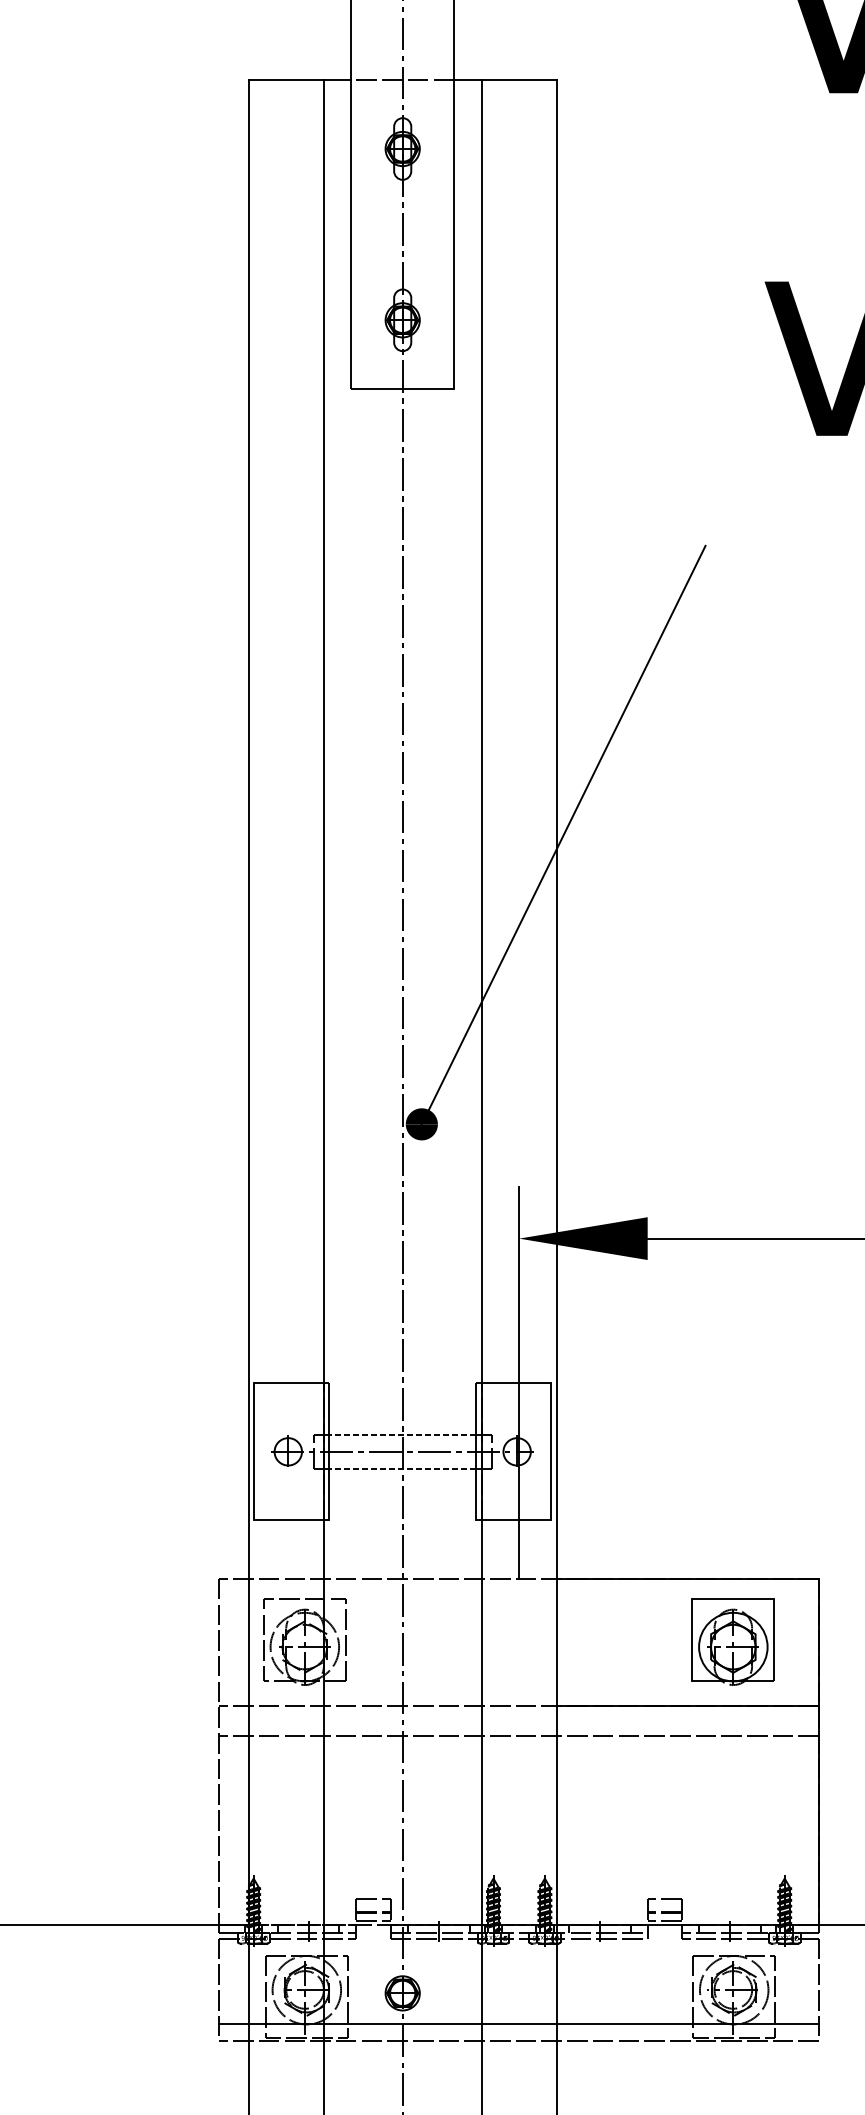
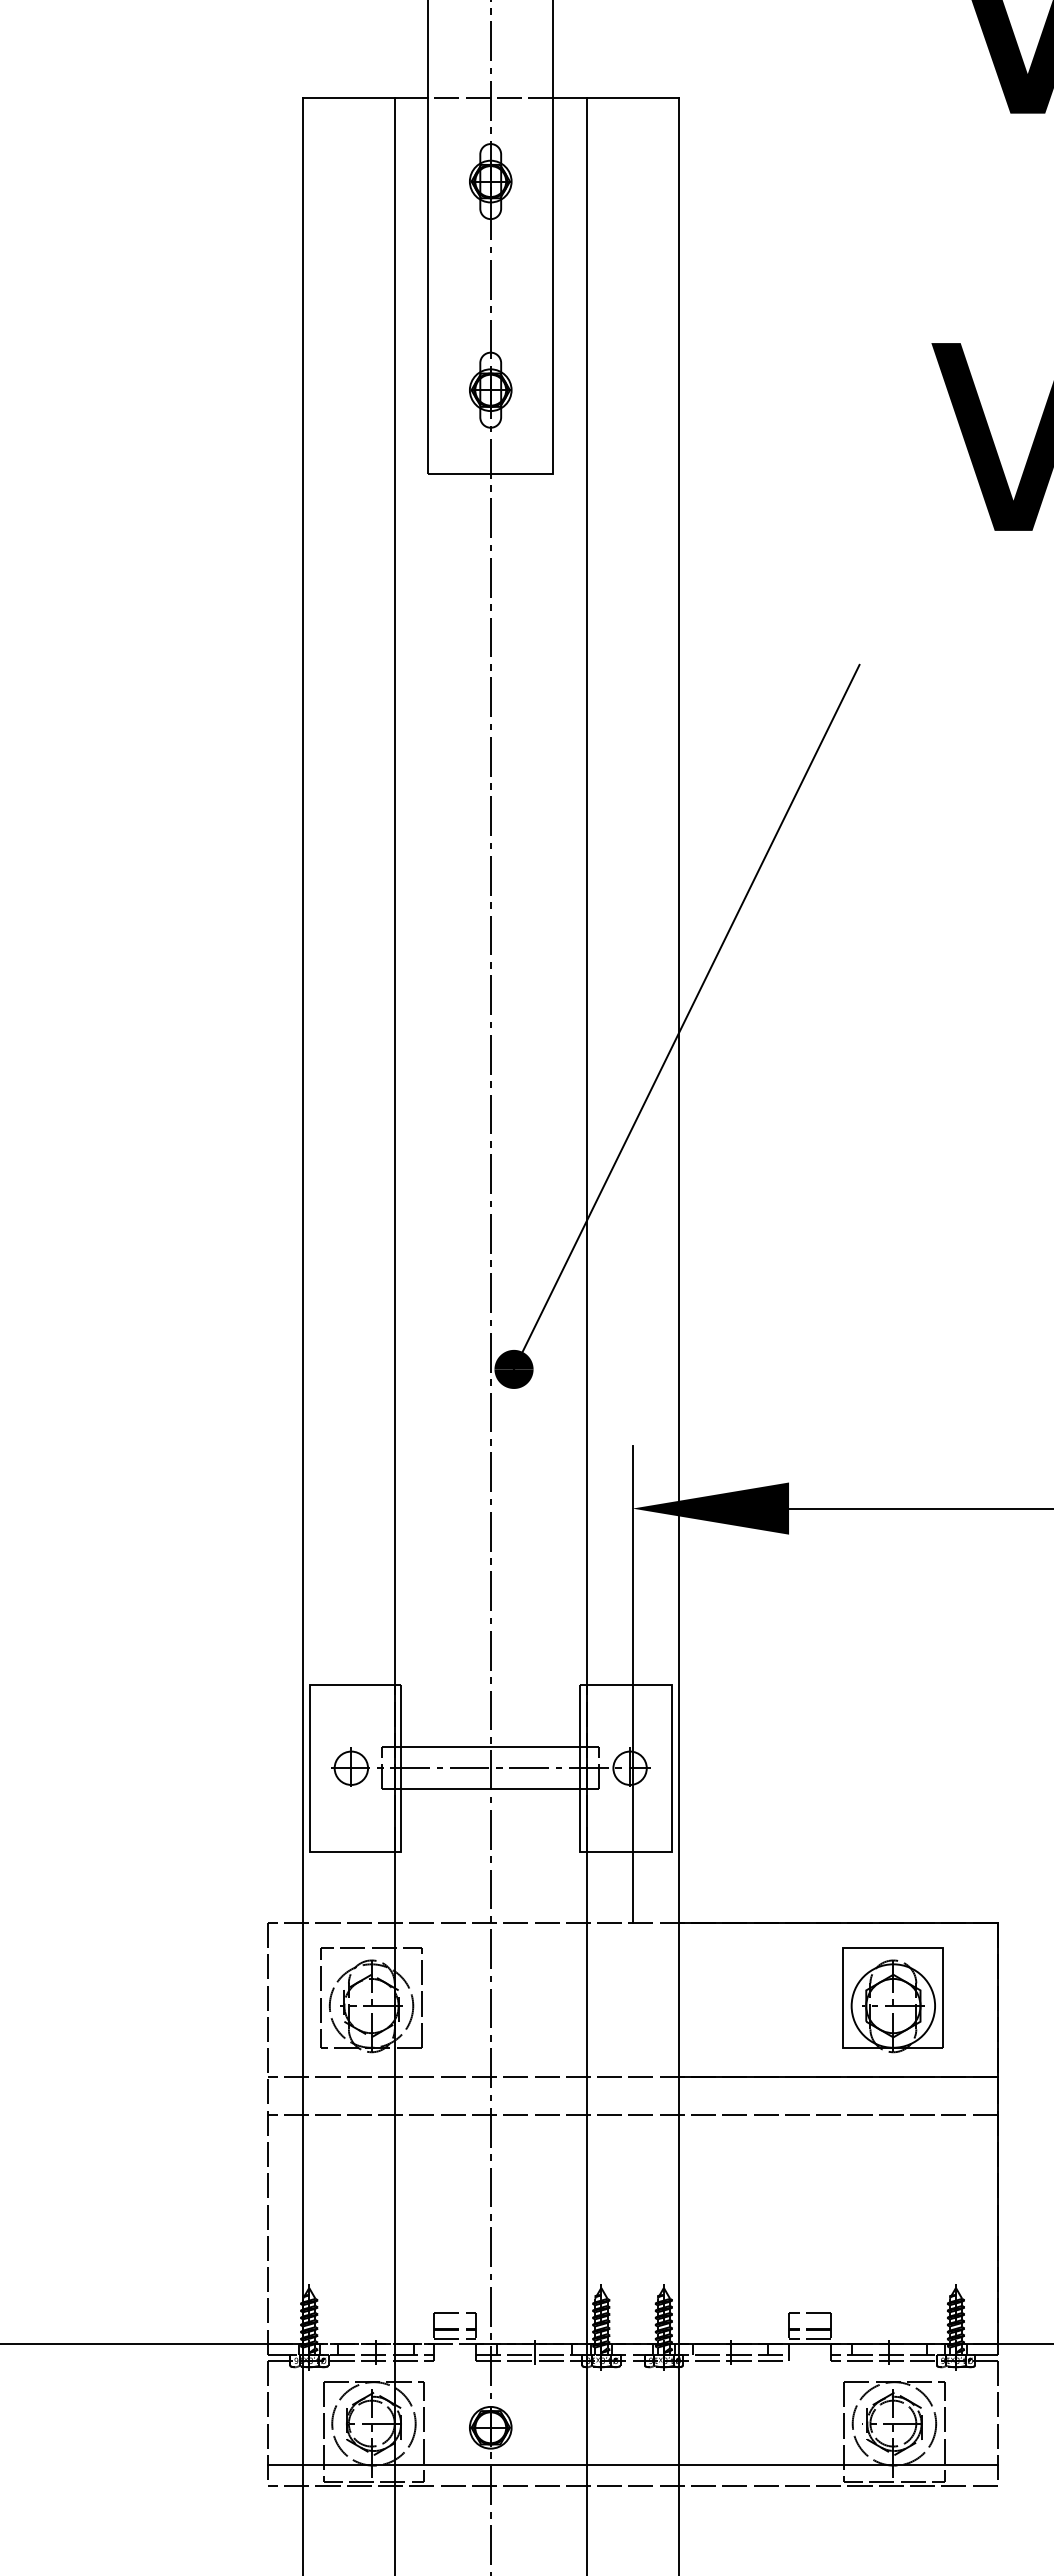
line: (402, 1434) -> (490, 1747), dashed -> solid
line: (402, 1469) -> (490, 1789), dashed -> solid

